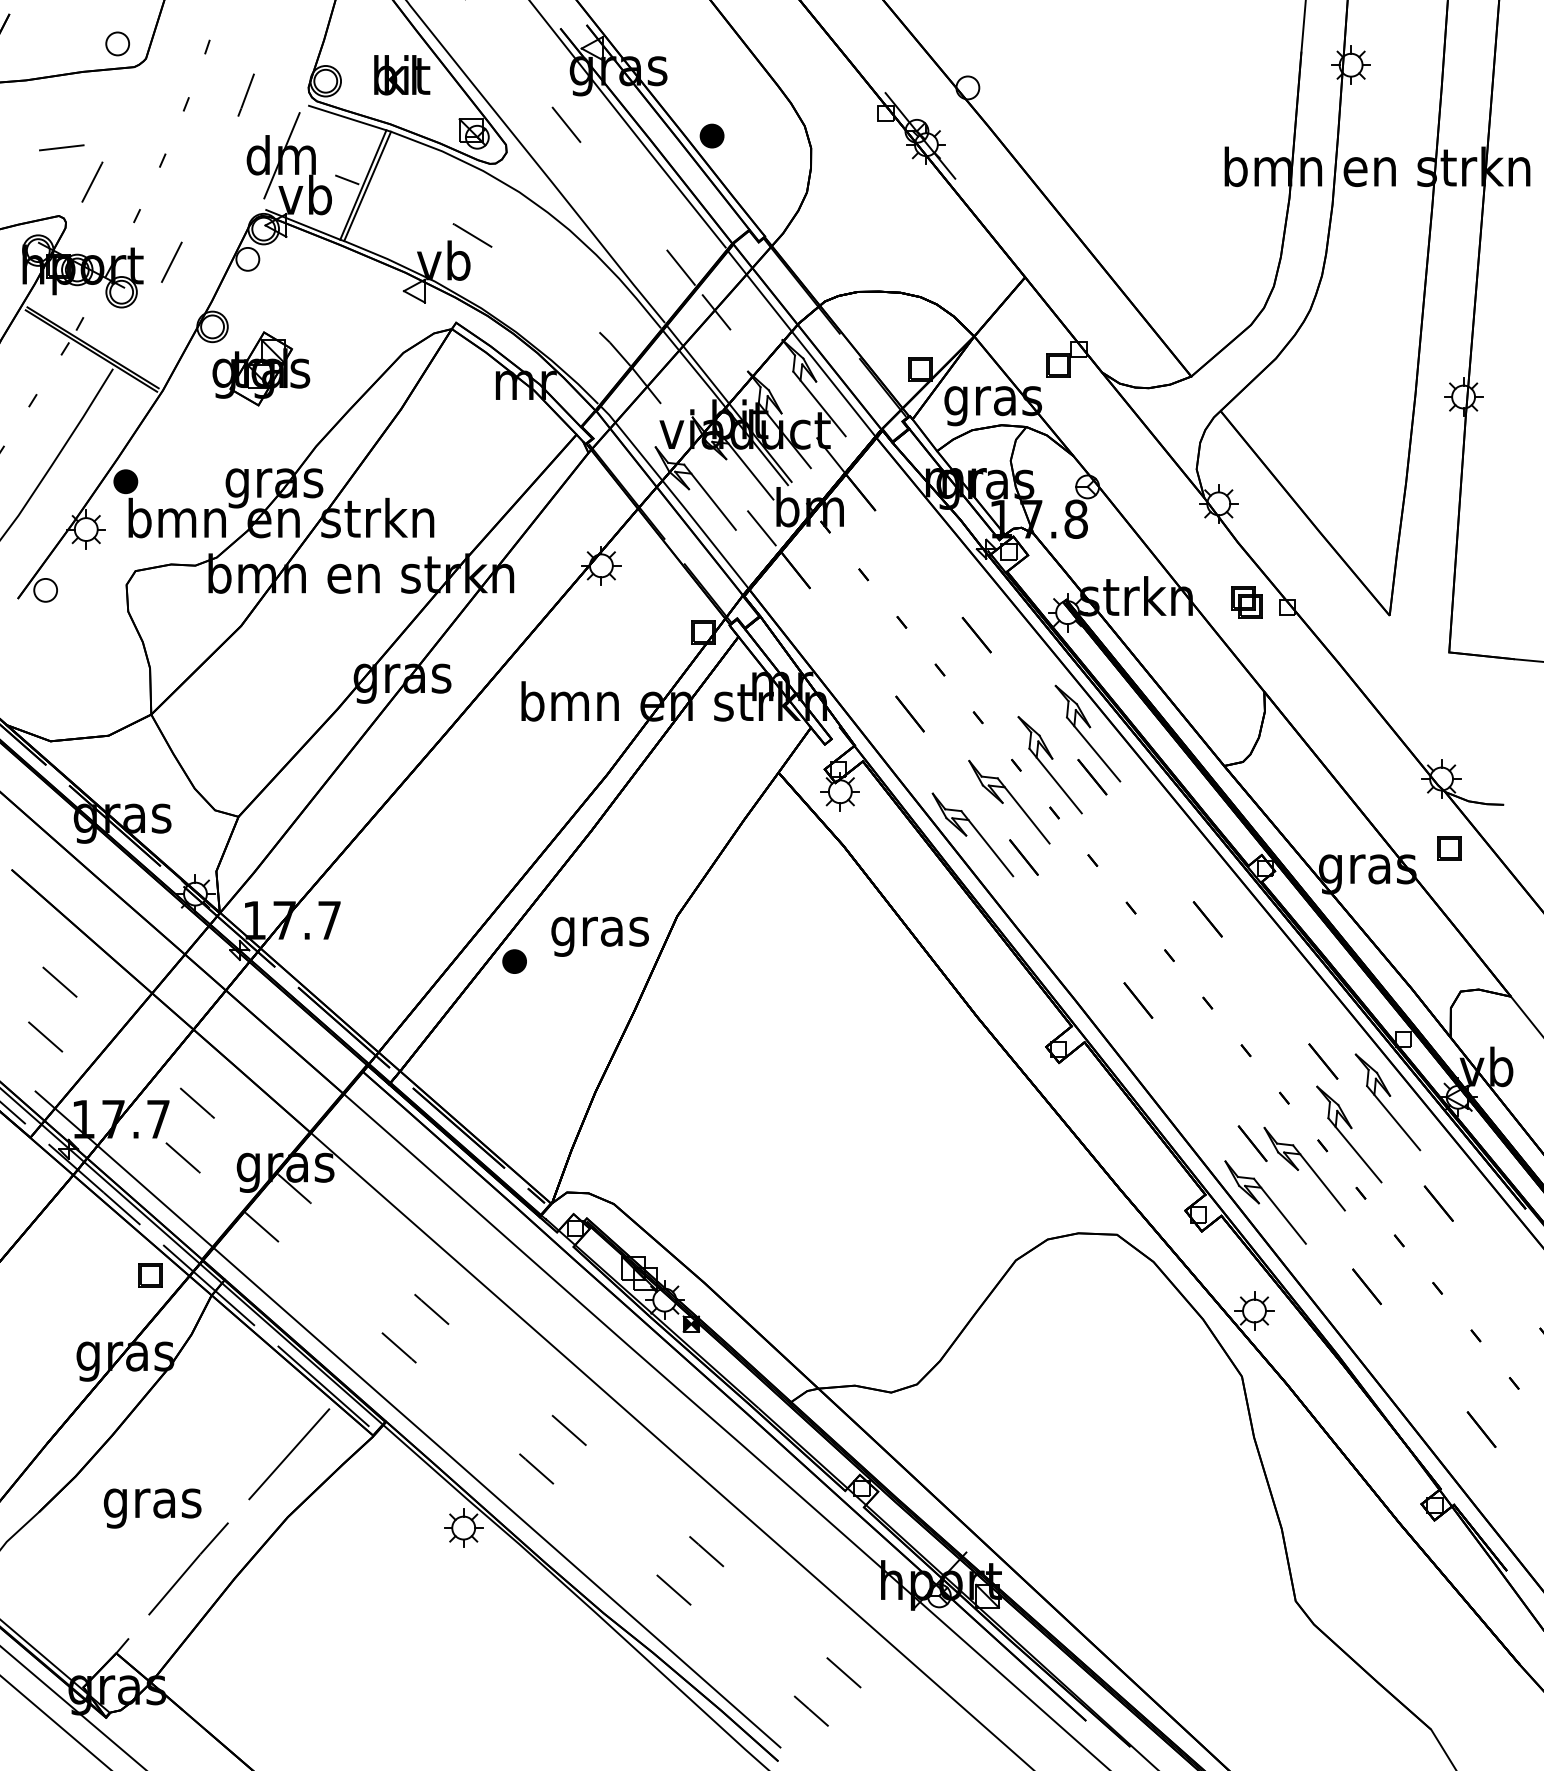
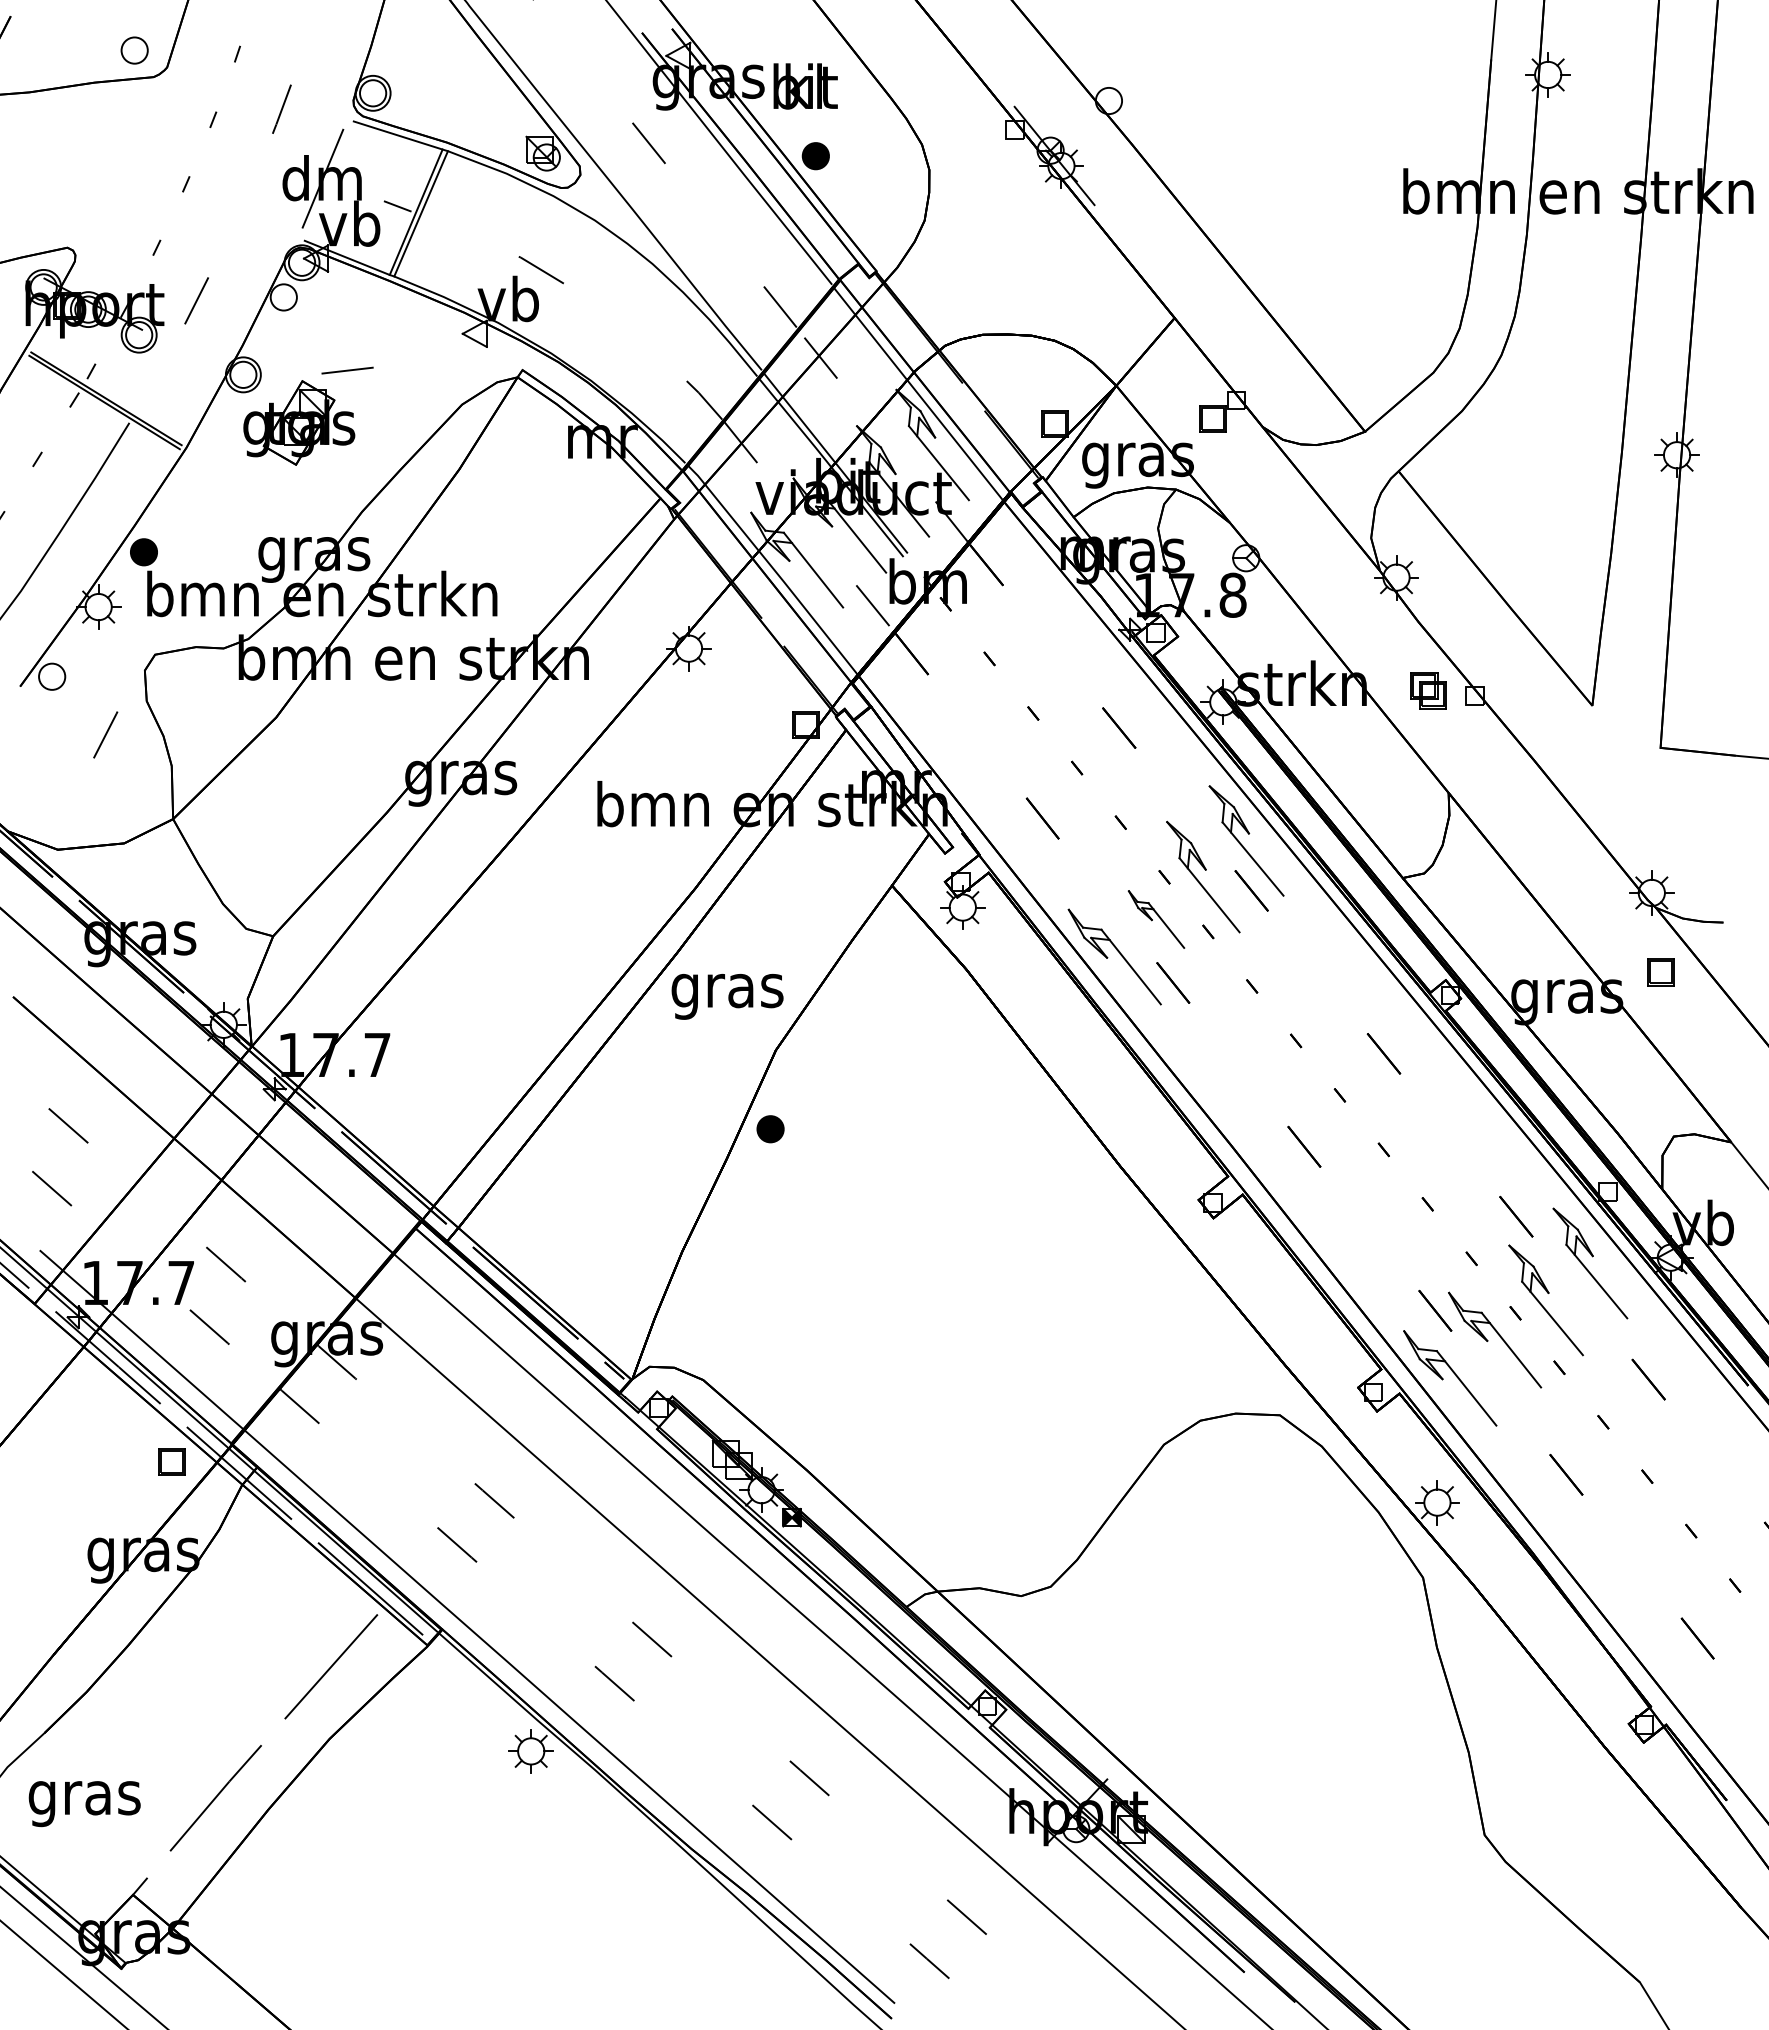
text: (402, 75) -> (805, 86), moved
line: (61, 147) -> (347, 370), moved
line: (92, 181) -> (105, 734), moved
part: (1009, 802) -> (1156, 919), size x0.6
text: (600, 936) -> (727, 996), moved
part: (514, 961) -> (770, 1129), moved
text: (152, 1508) -> (84, 1804), moved

